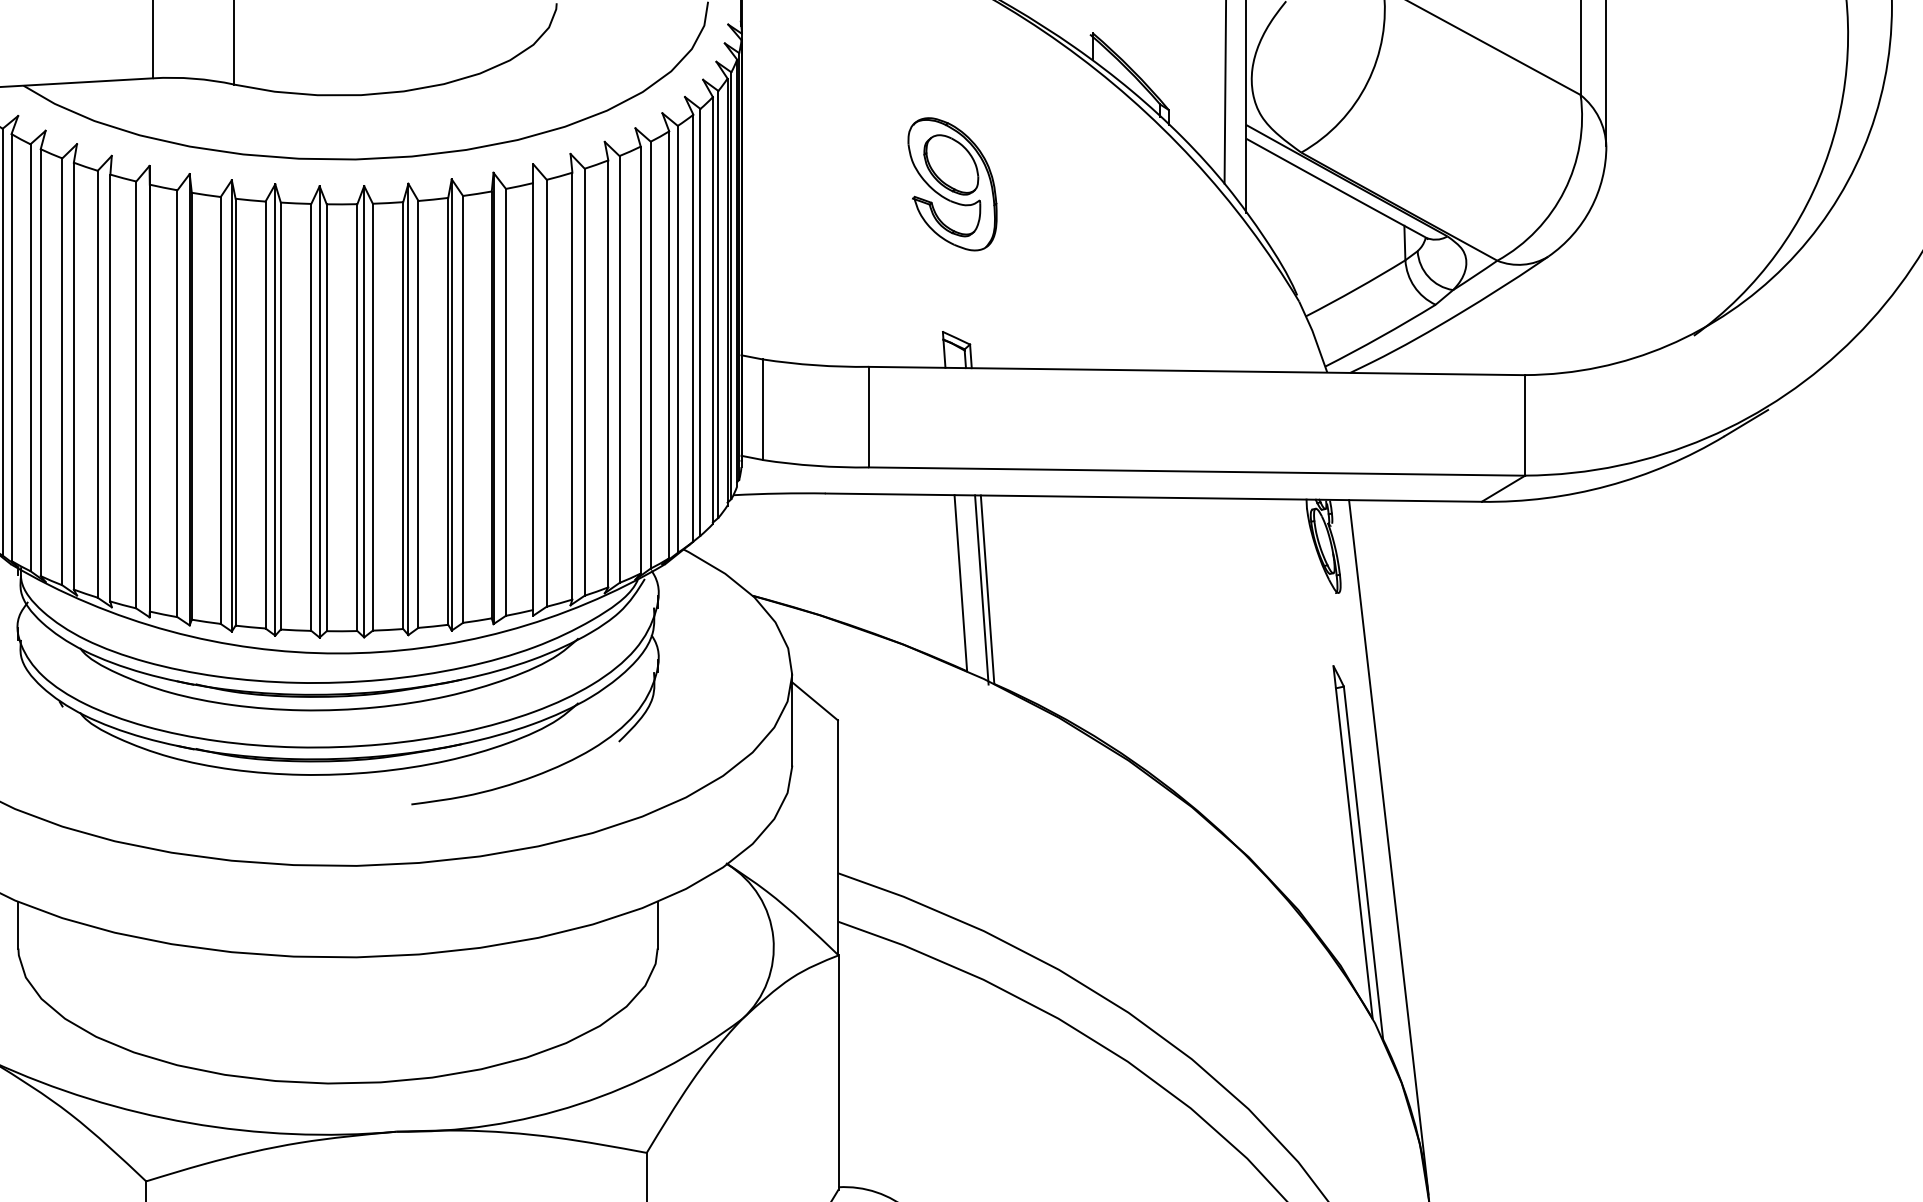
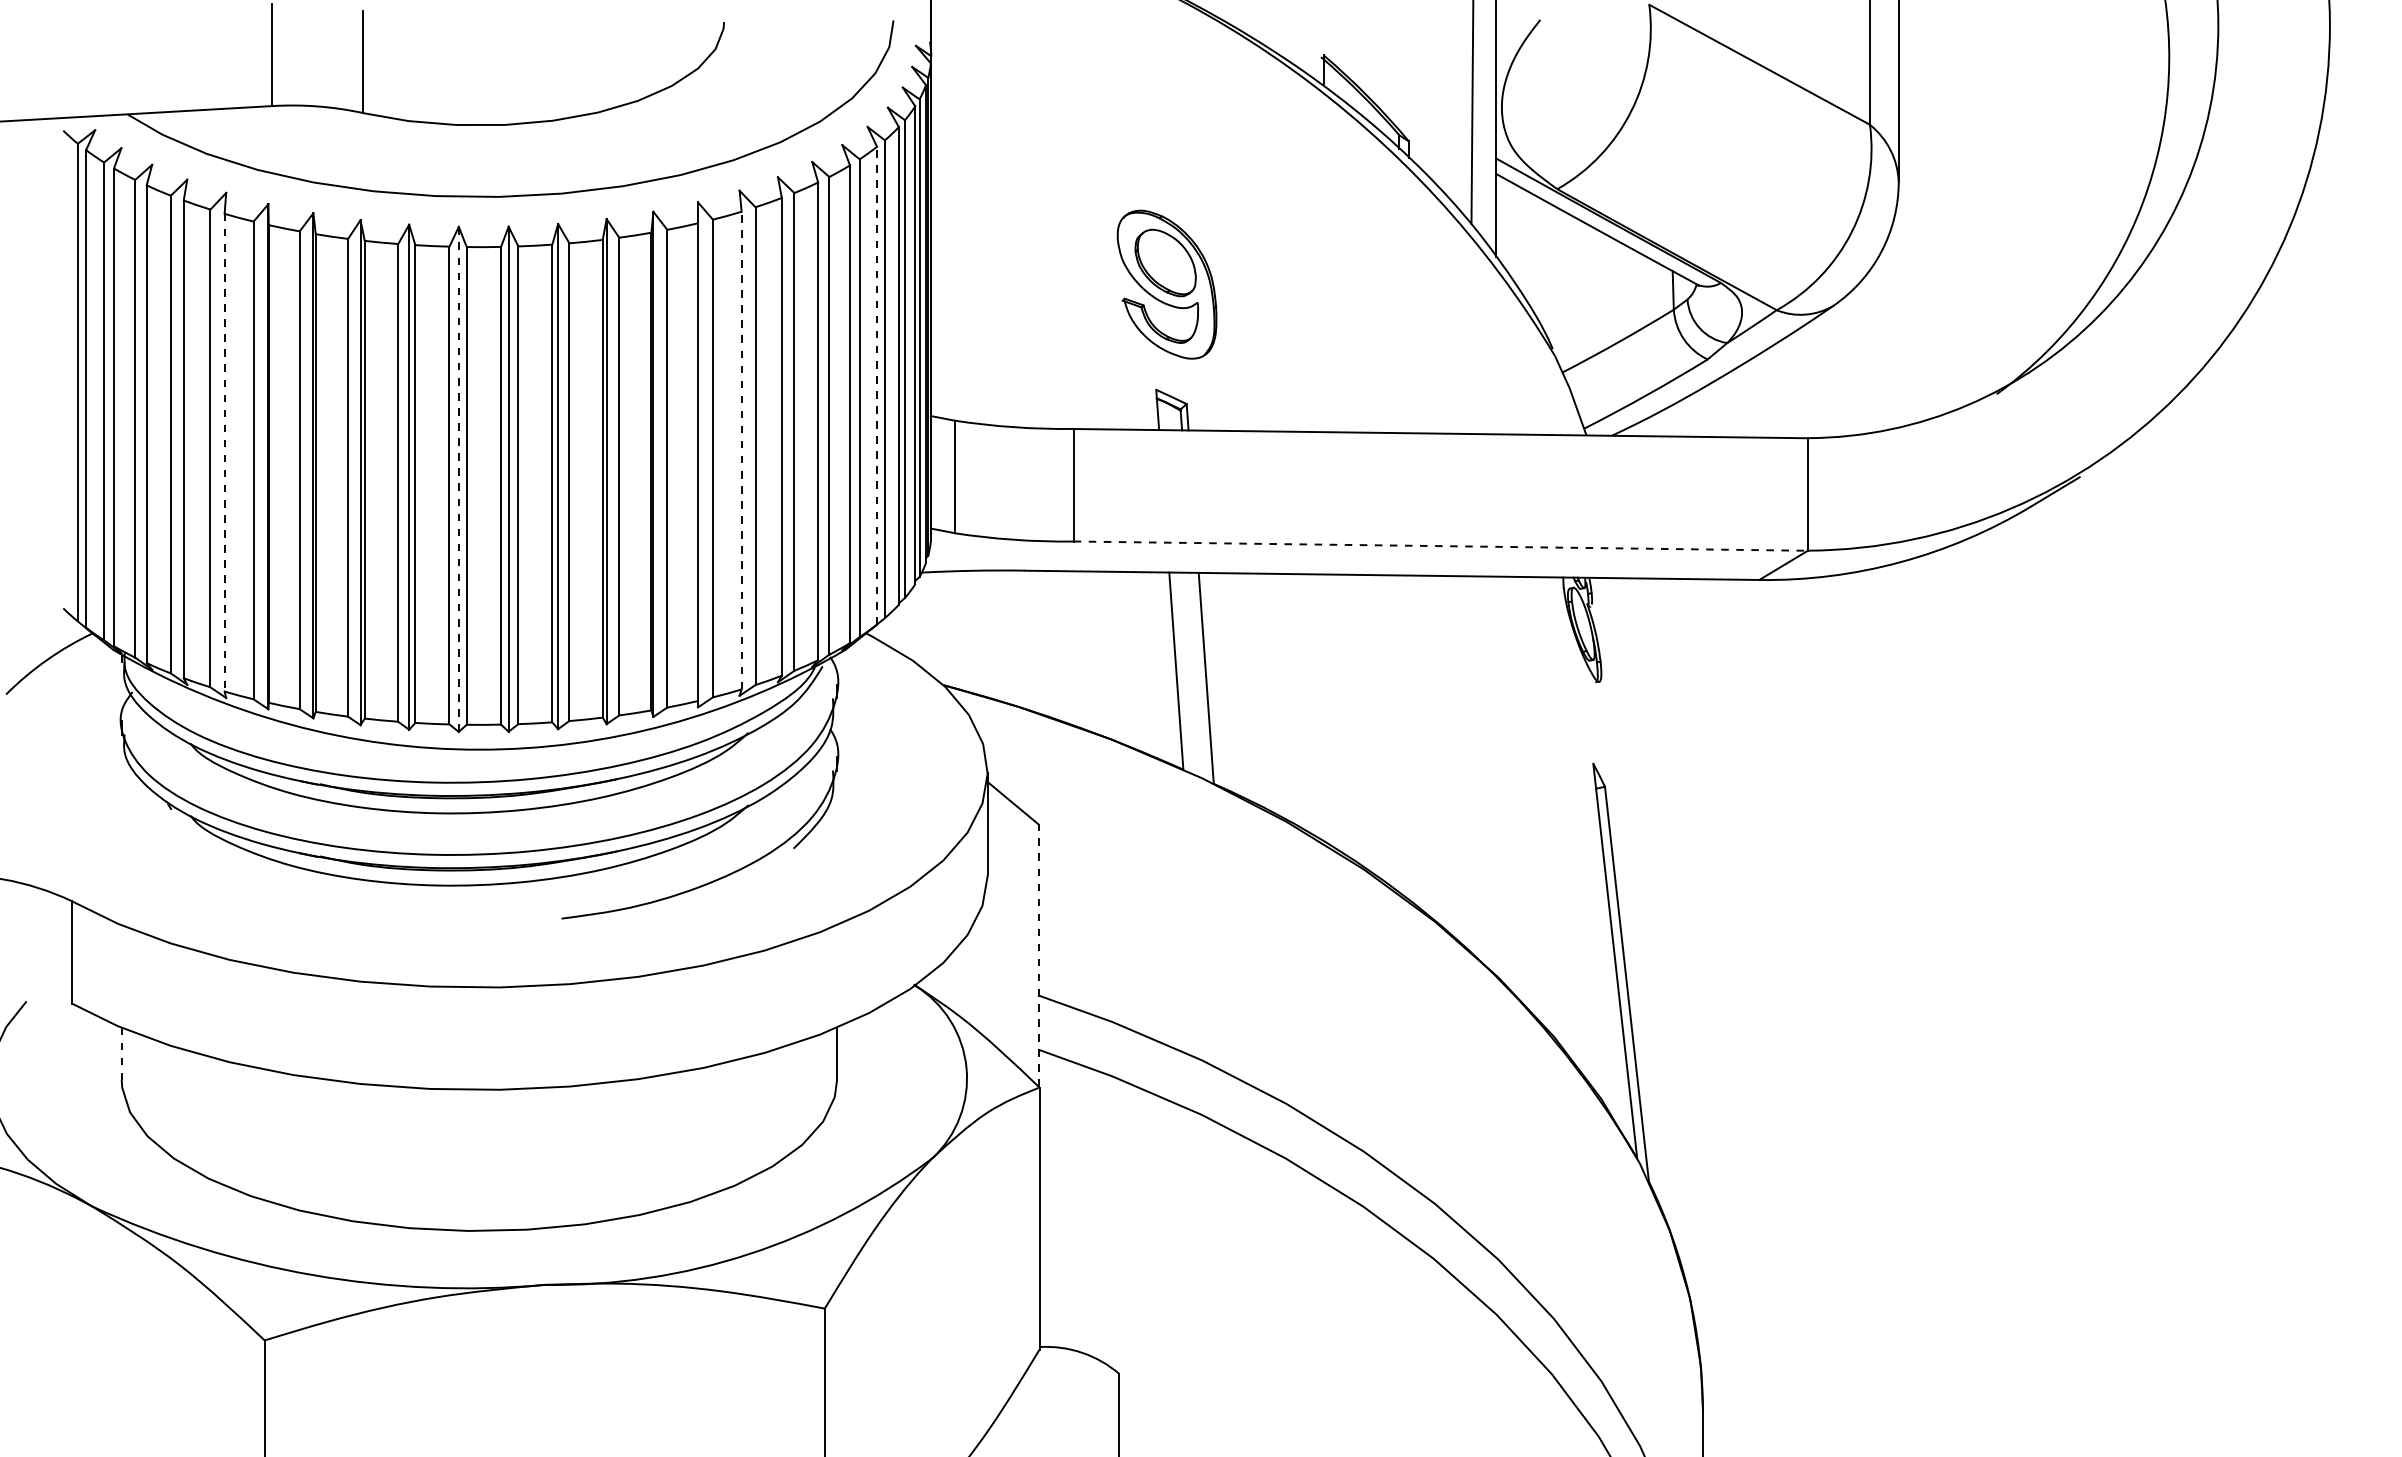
part: (952, 184) -> (1166, 284), moved
line: (693, 328) -> (877, 385), solid -> dashed
line: (572, 386) -> (741, 450), solid -> dashed
line: (110, 387) -> (224, 452), solid -> dashed
line: (319, 412) -> (458, 479), solid -> dashed
line: (1197, 471) -> (1441, 546), solid -> dashed
line: (981, 589) -> (1199, 678), removed
line: (837, 837) -> (1038, 955), solid -> dashed
line: (1388, 847) -> (1654, 966), removed
line: (18, 925) -> (121, 1054), solid -> dashed

